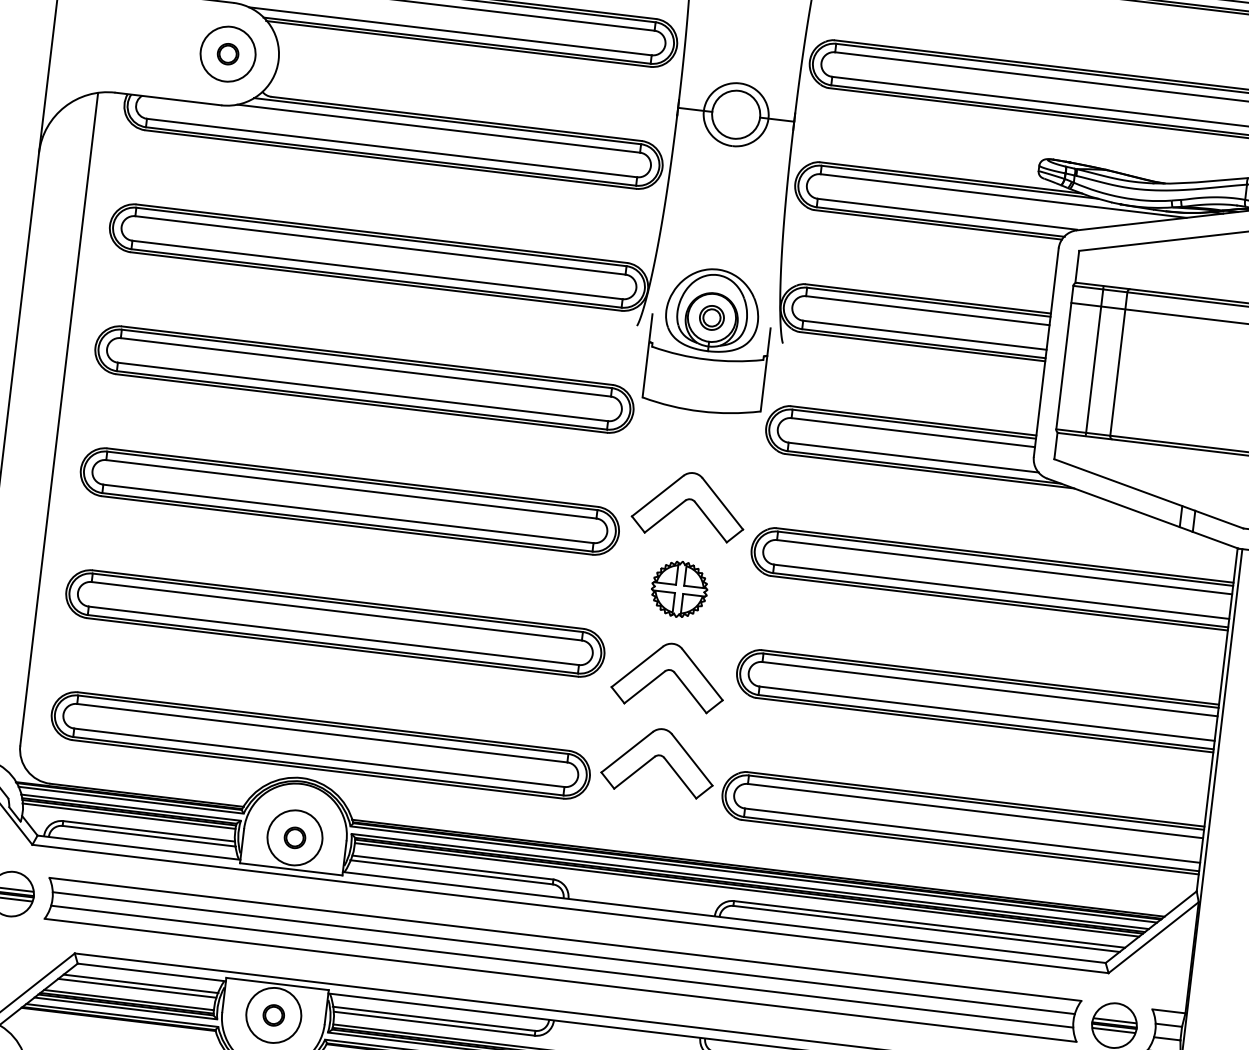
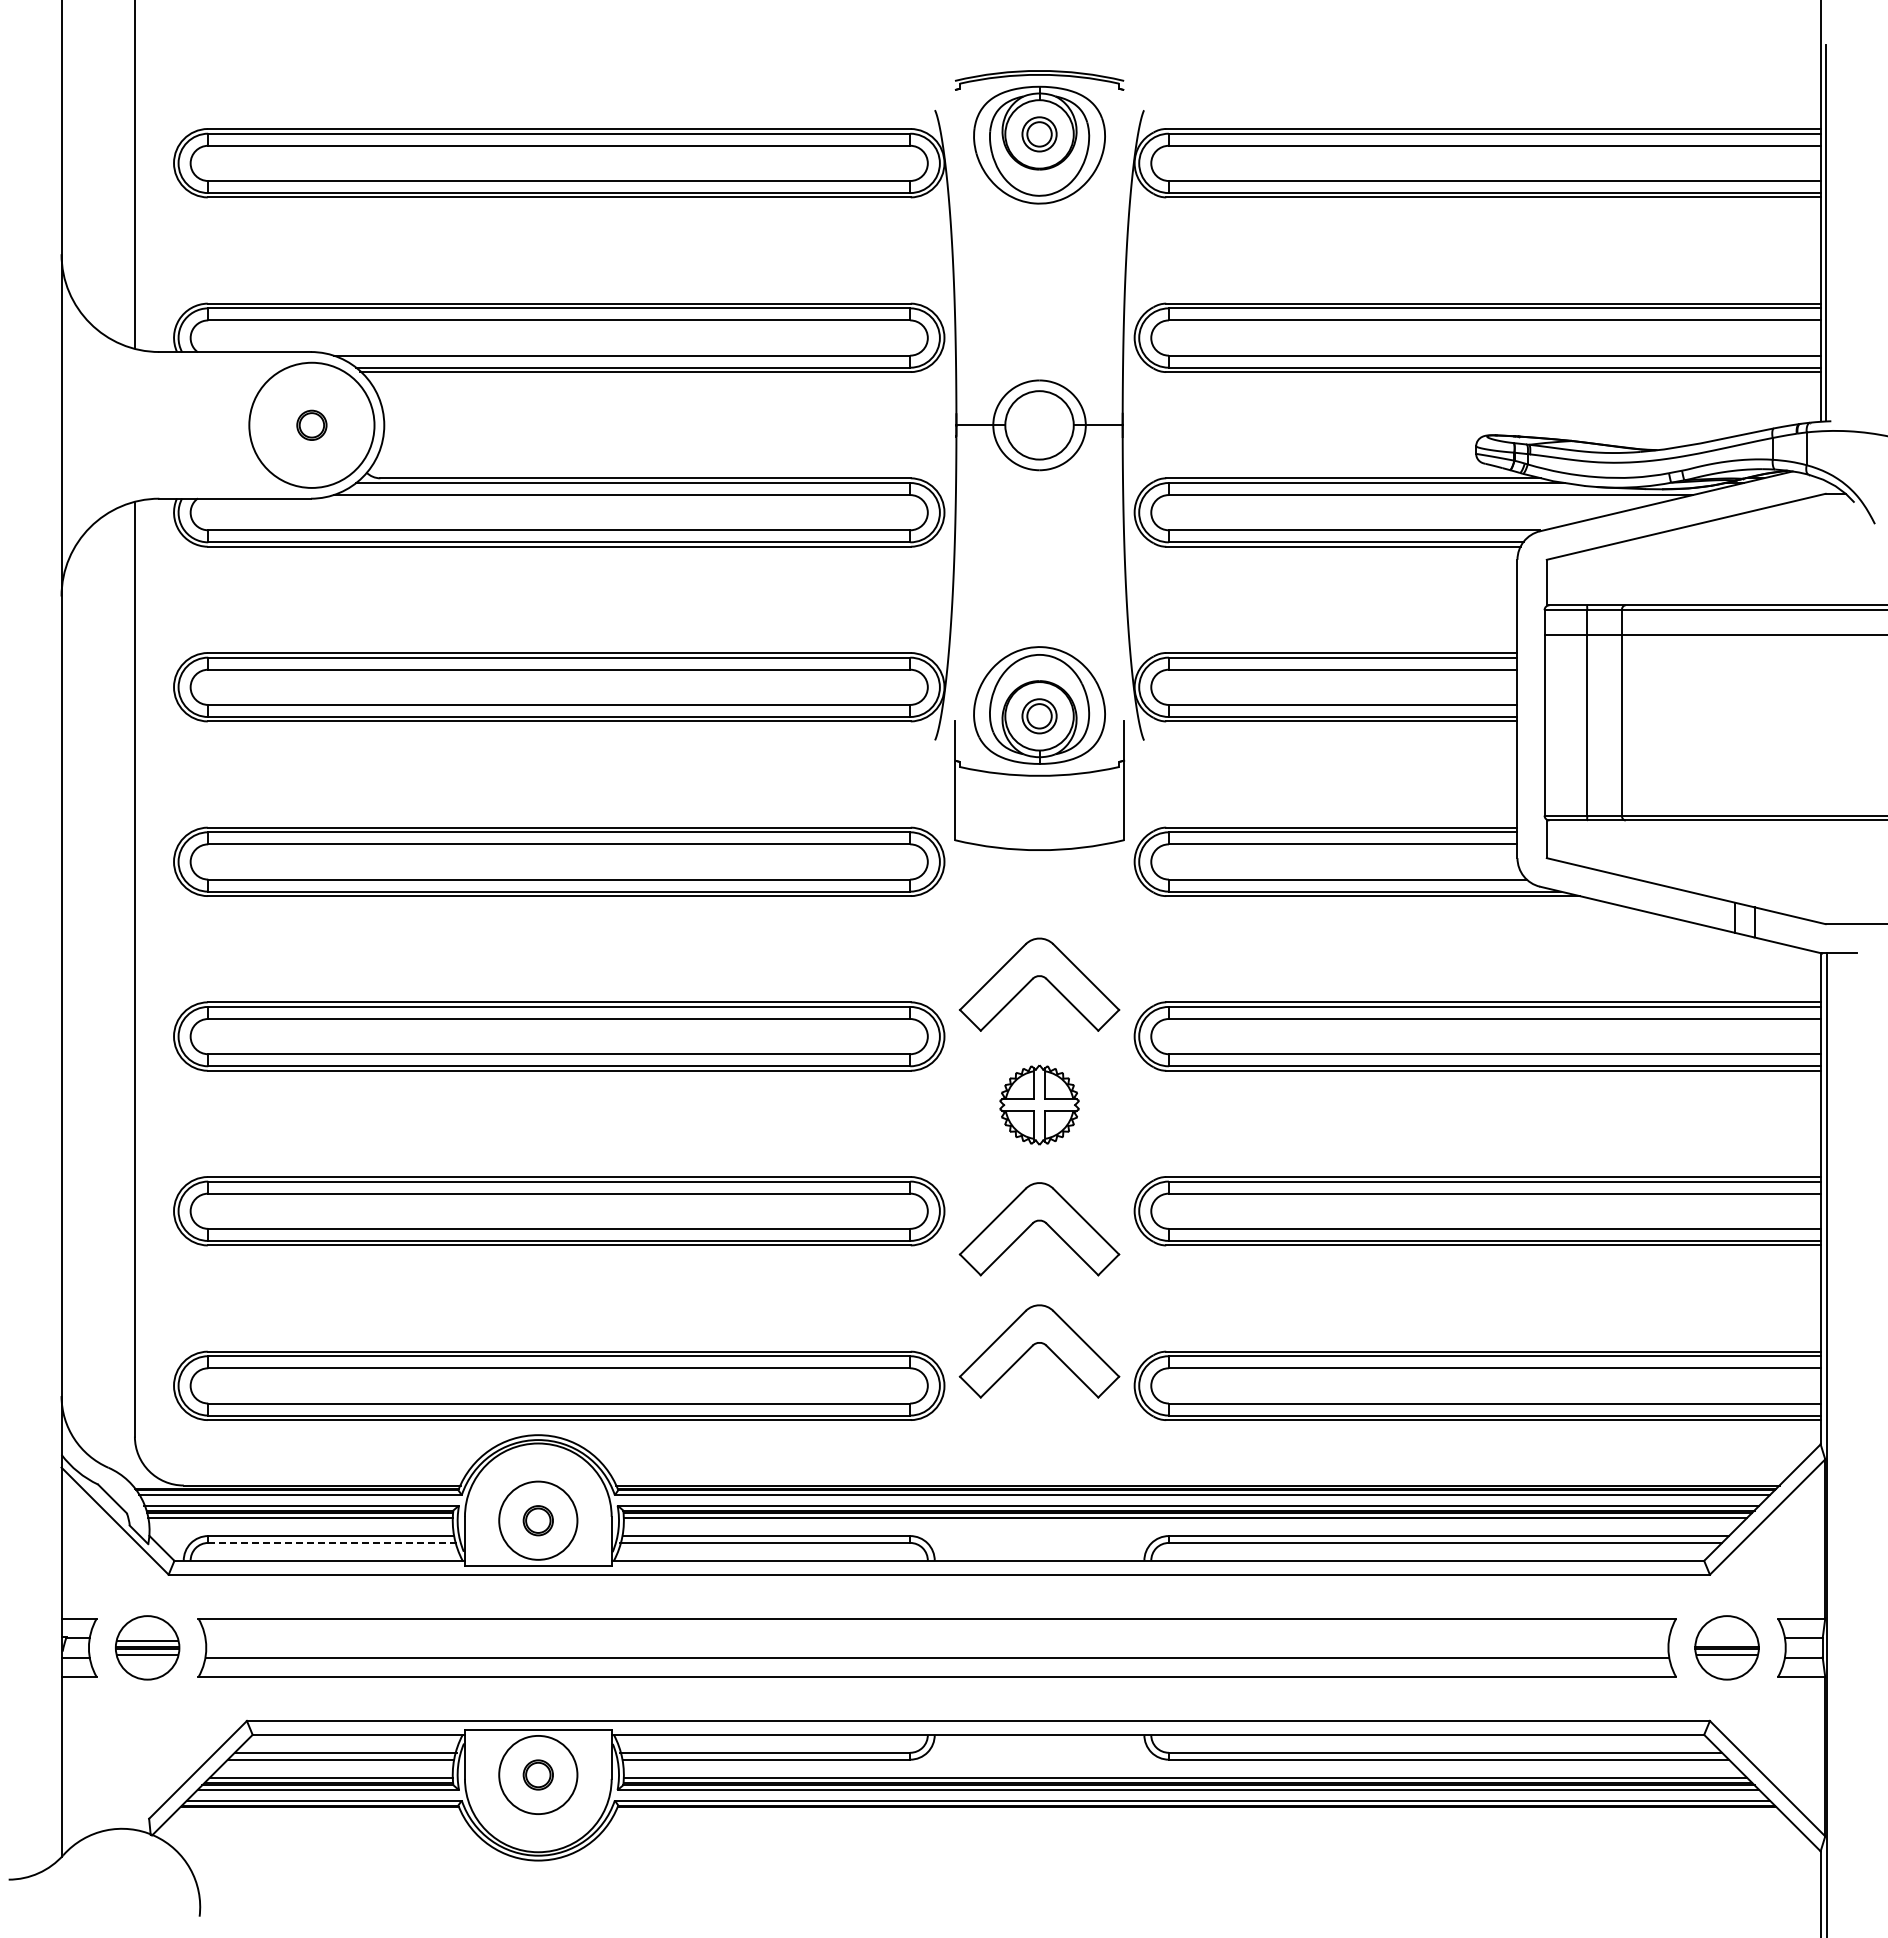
circle: (227, 54) -> (311, 425), size x1.6
line: (148, 835) -> (331, 1542), solid -> dashed
line: (563, 953) -> (937, 1638), removed
line: (1114, 1020) -> (1726, 1640), removed

